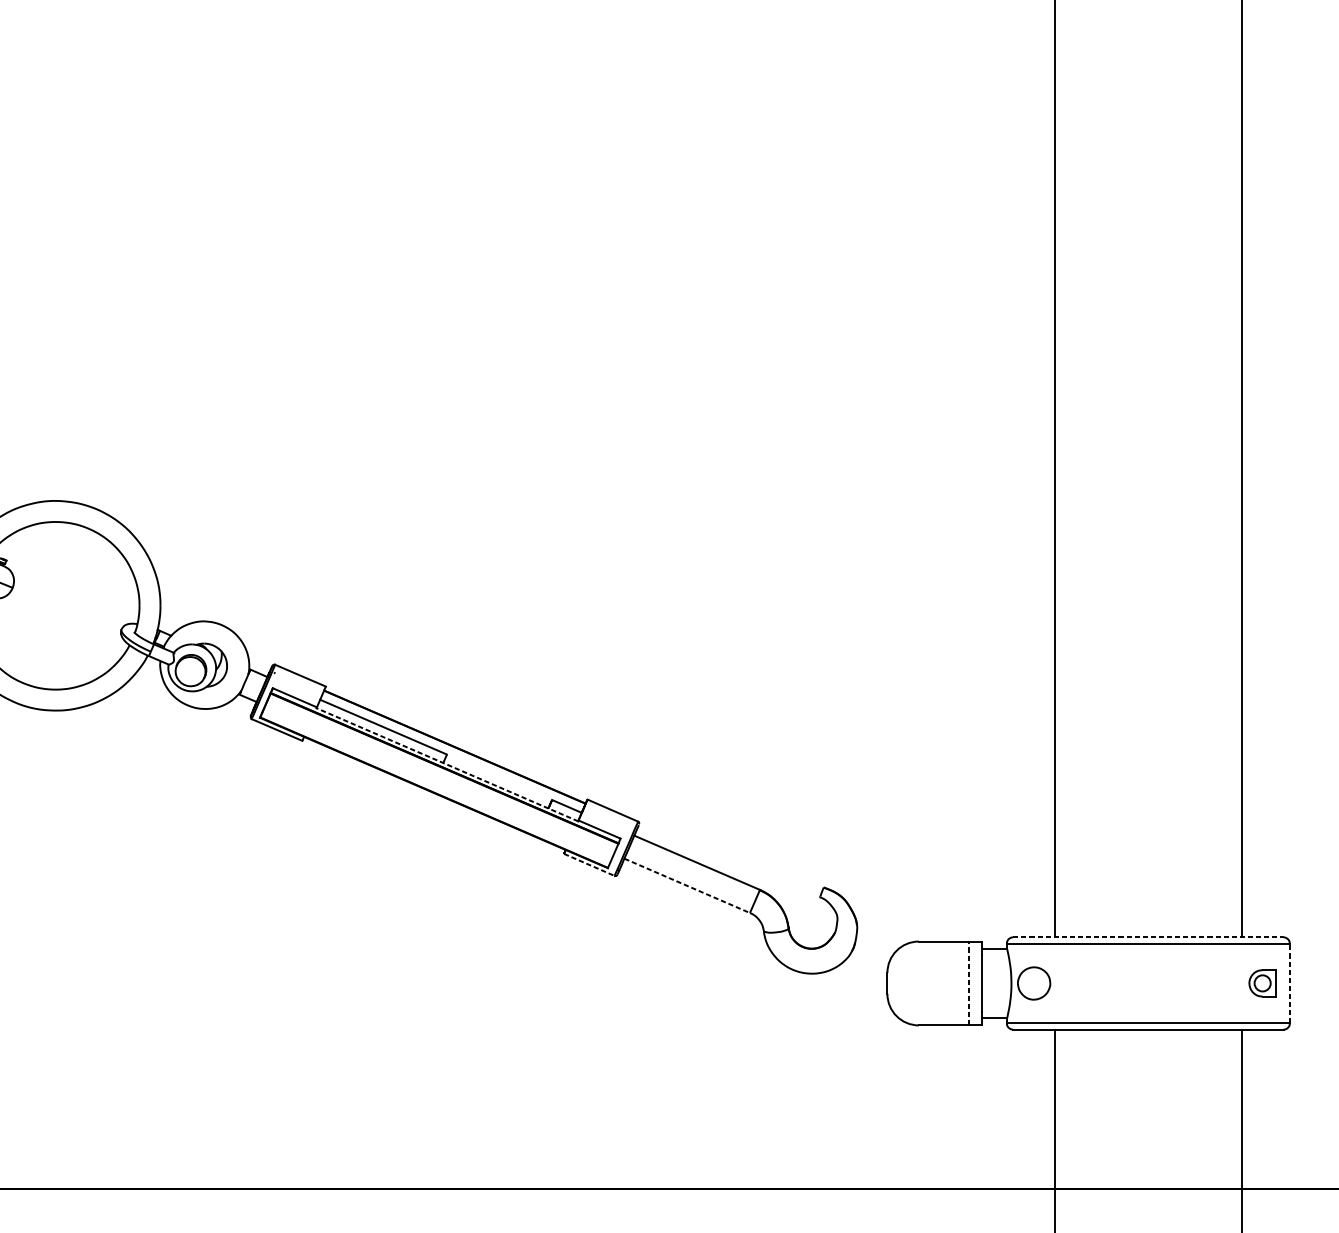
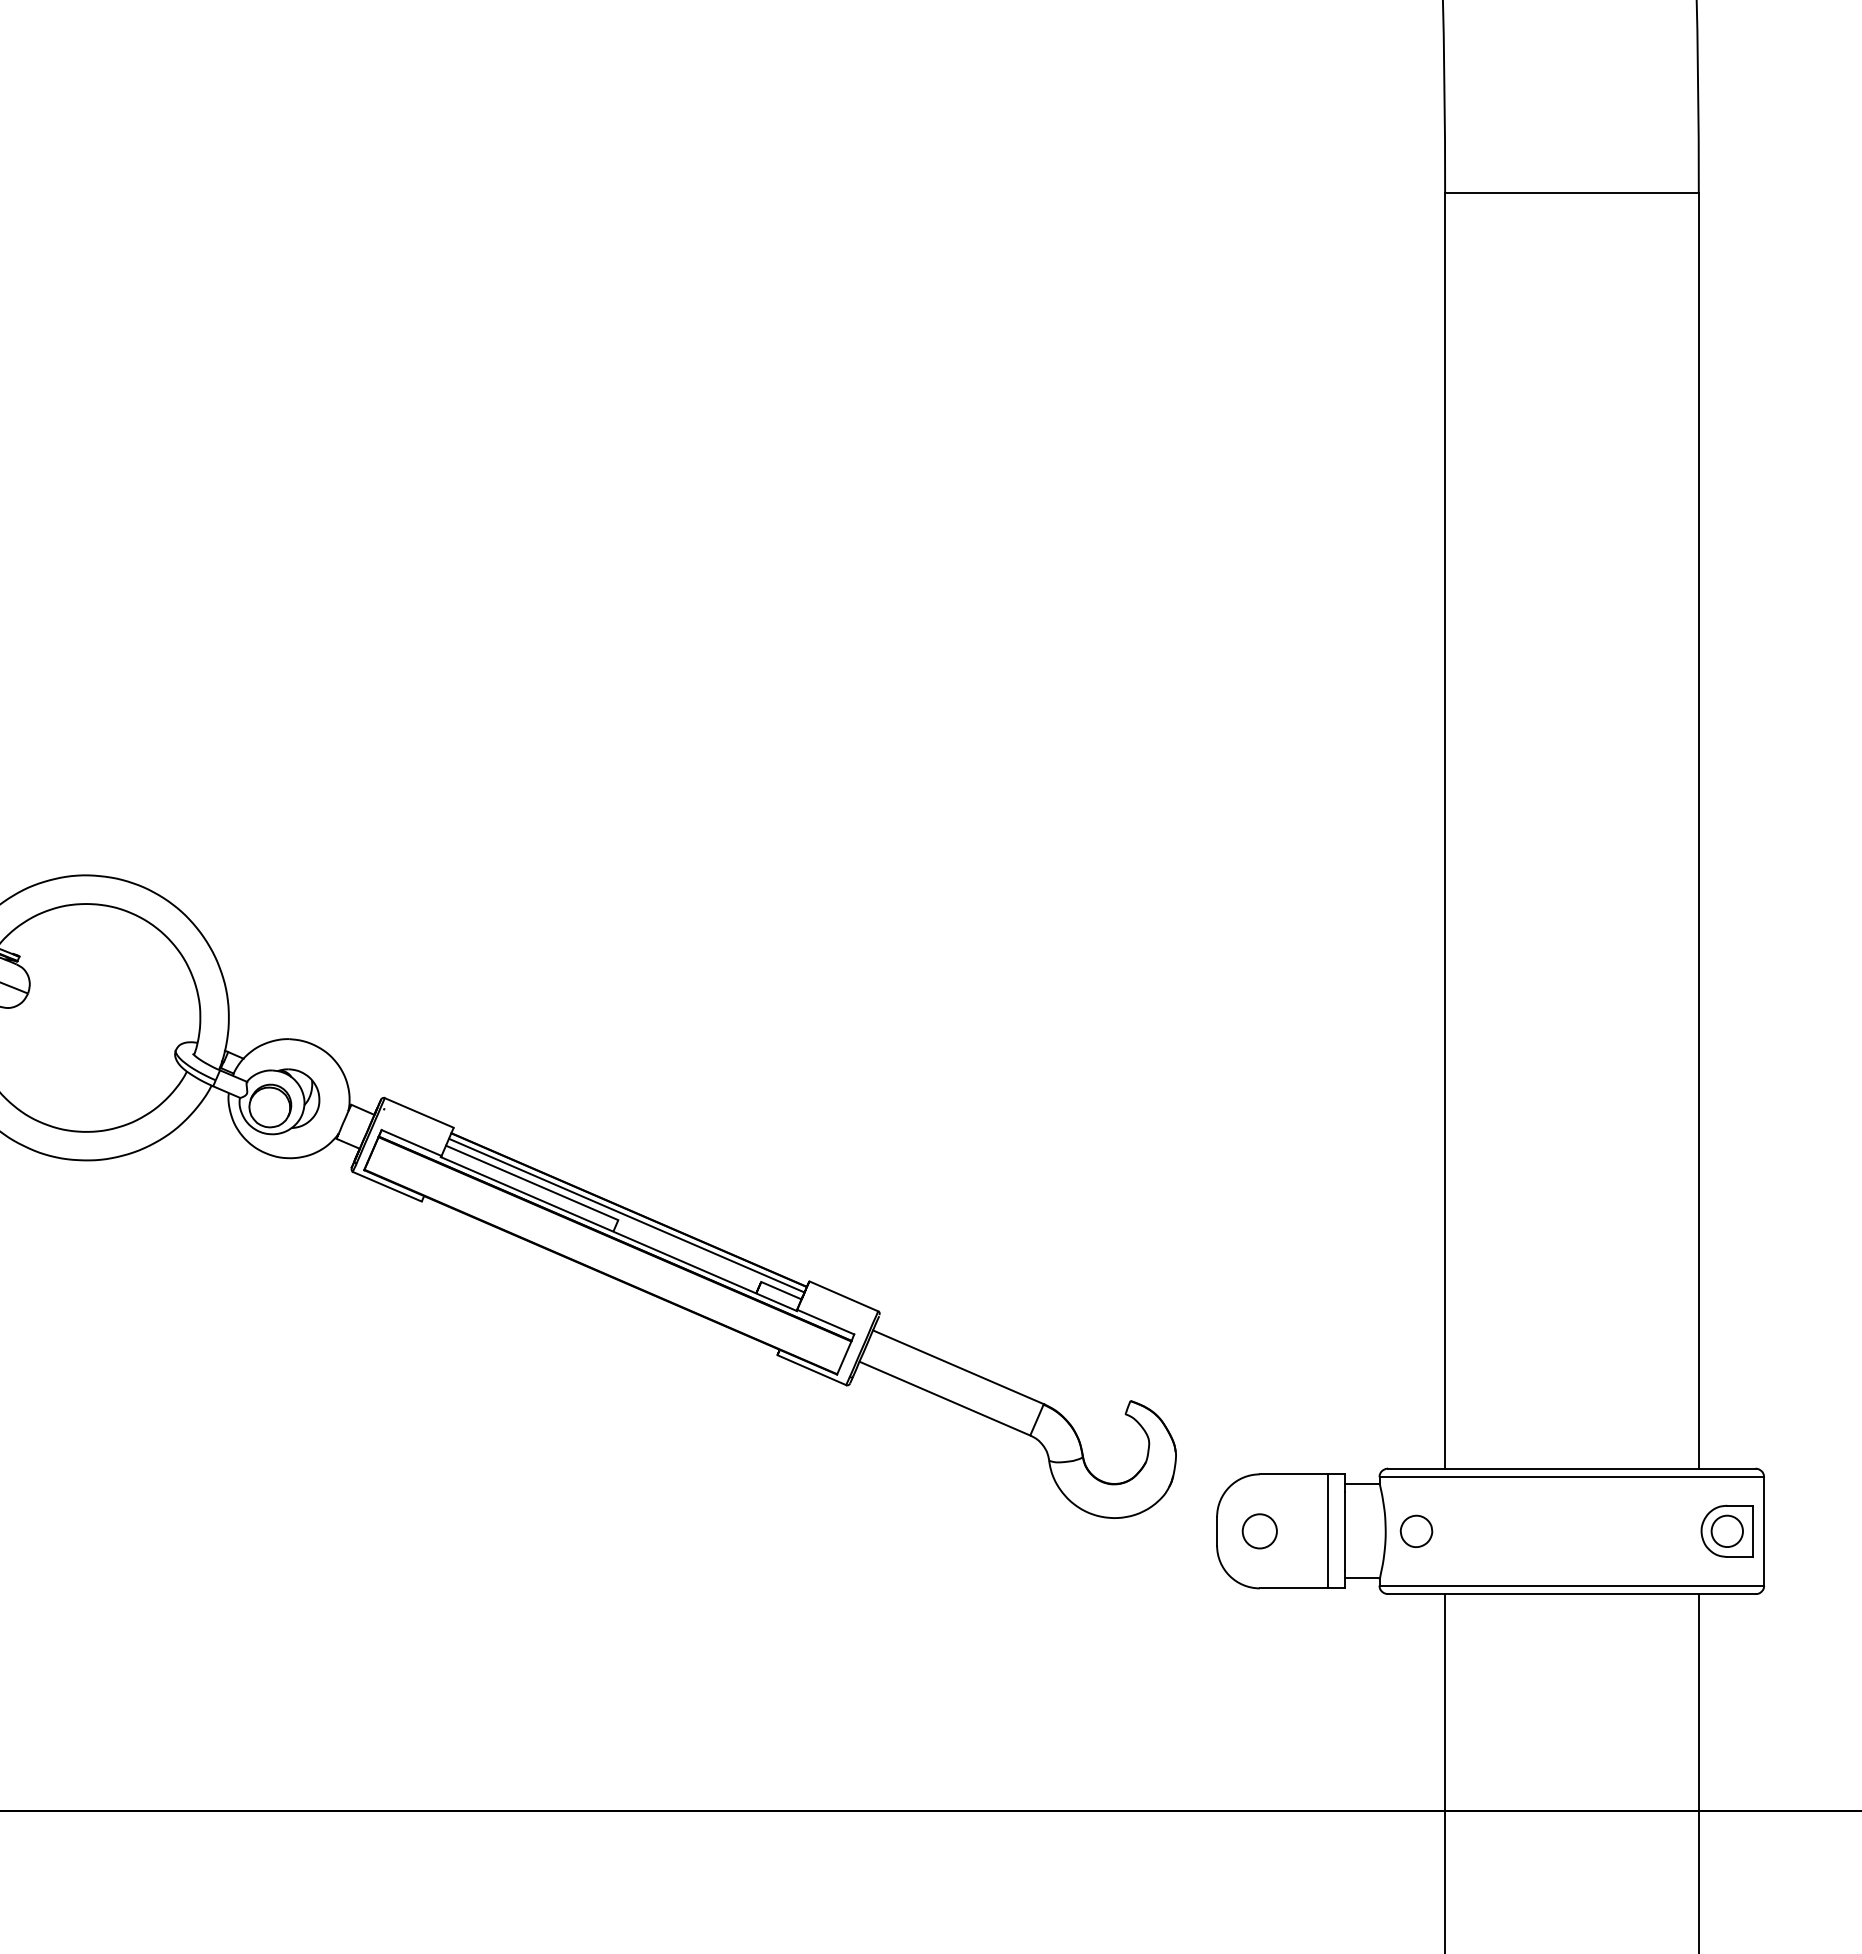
line: (452, 751) -> (626, 1215), added
line: (447, 765) -> (618, 1234), dashed -> solid
line: (589, 865) -> (812, 1370), dashed -> solid
line: (687, 885) -> (945, 1398), dashed -> solid
line: (1148, 937) -> (1571, 1468), dashed -> solid
line: (969, 982) -> (1328, 1530), dashed -> solid
part: (1262, 982) -> (1726, 1530), size x1.43
line: (1290, 982) -> (1764, 1530), dashed -> solid
circle: (918, 983) -> (1259, 1531), added
part: (1034, 983) -> (1416, 1531), size x0.71

